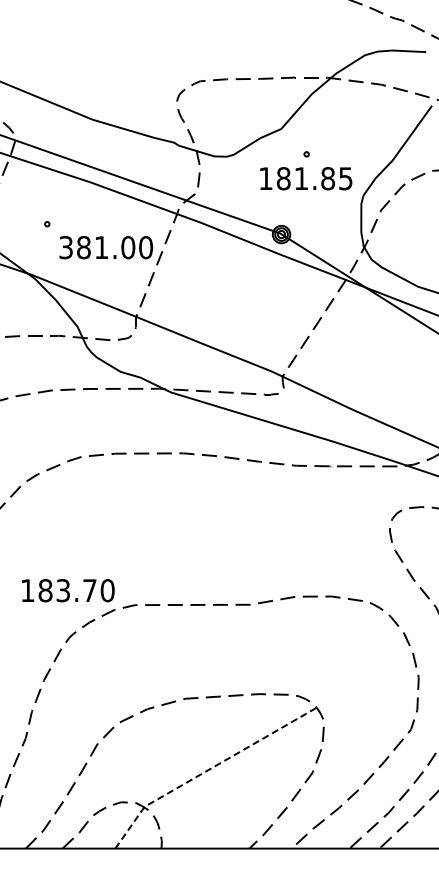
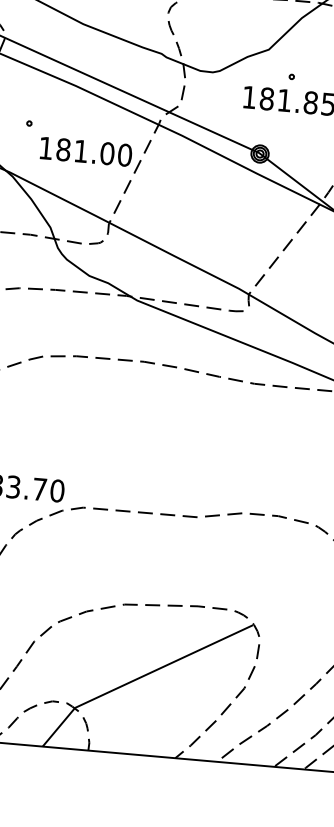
text: (65, 247) -> (45, 148), 381.00 -> 181.00
line: (207, 770) -> (140, 677), dashed -> solid

